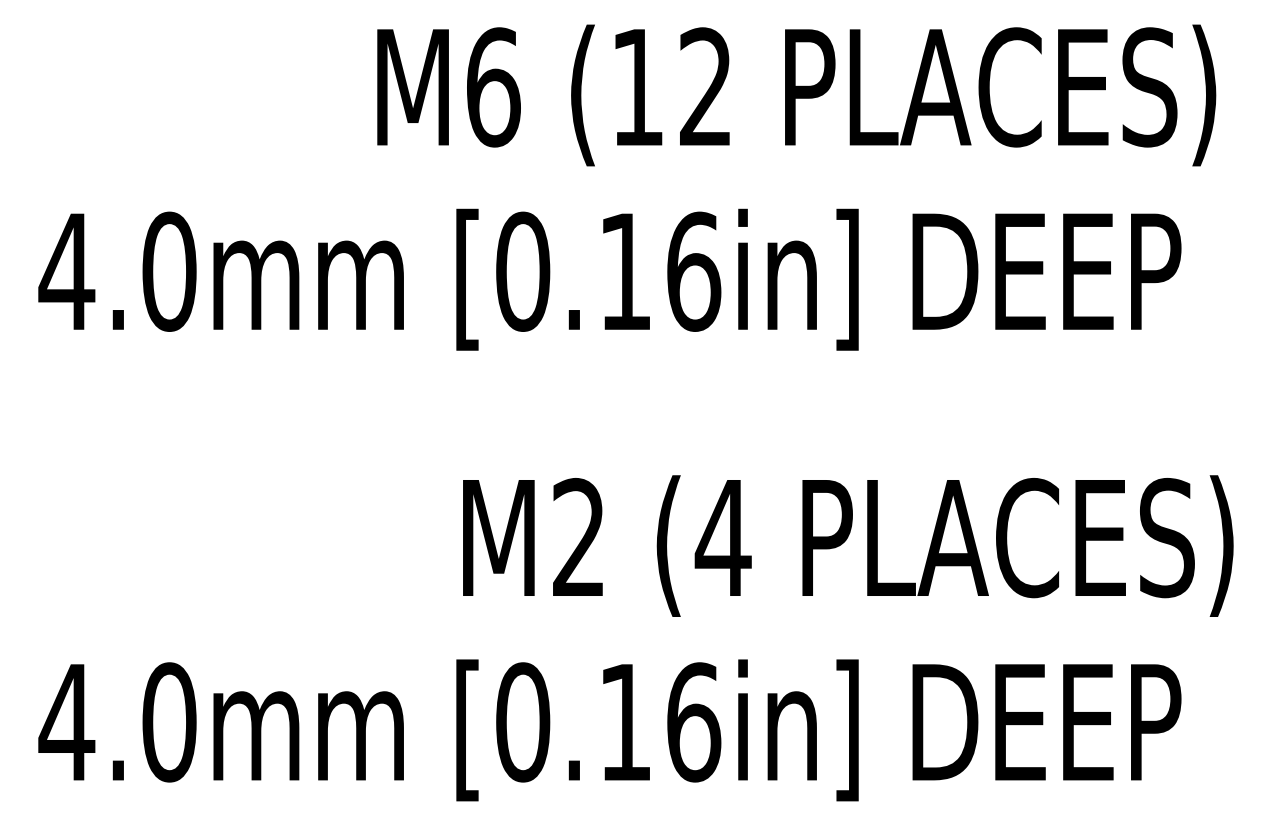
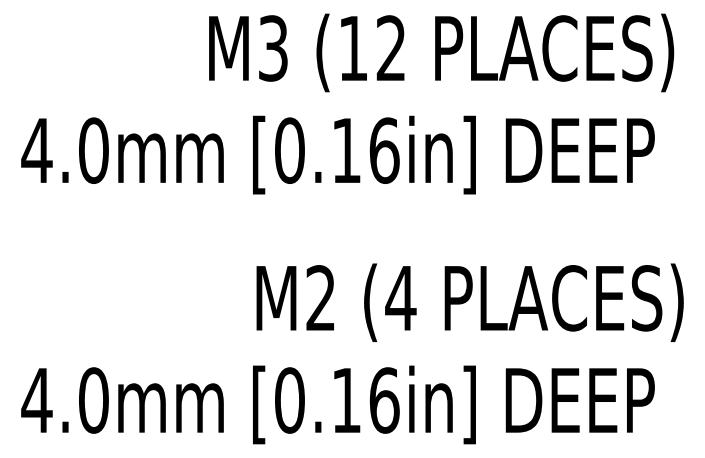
text: (493, 87) -> (273, 48), M6 -> M3

